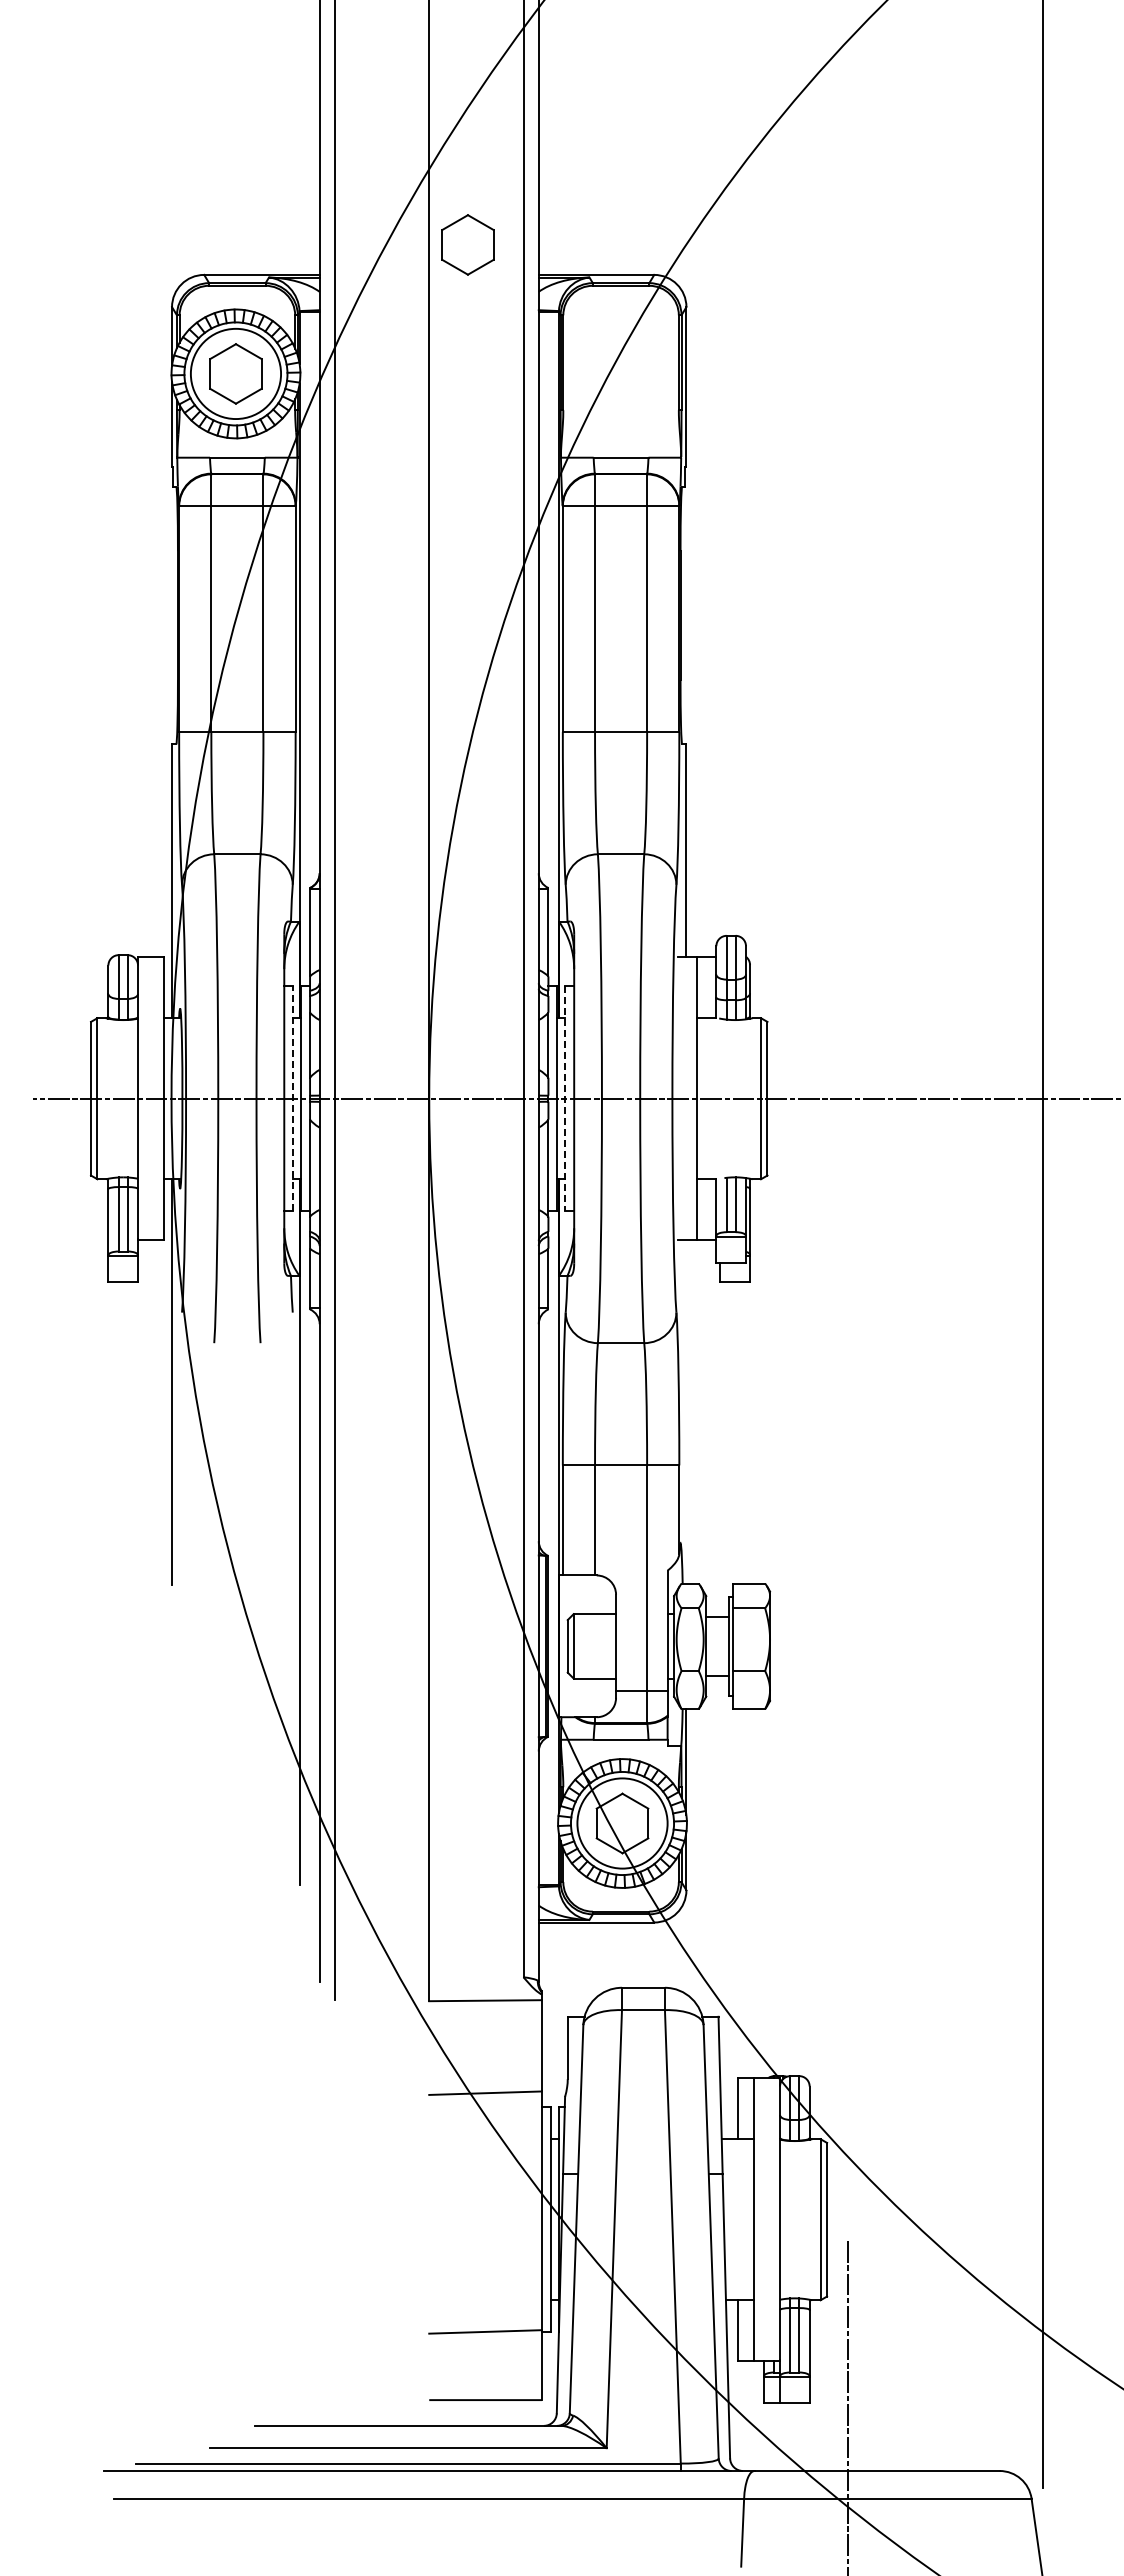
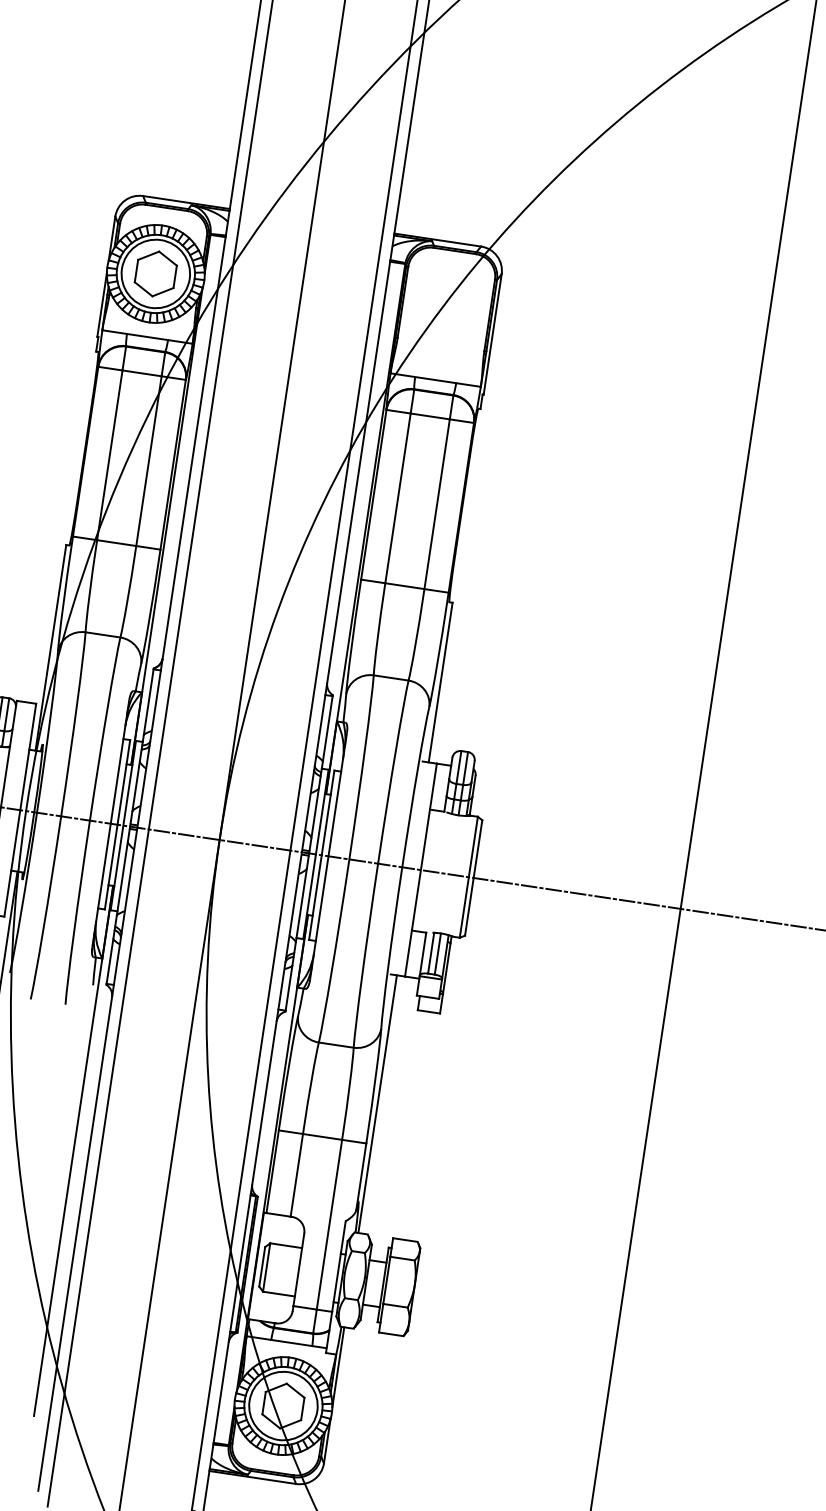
part: (467, 244) -> (344, 202), removed
line: (293, 1098) -> (117, 824), dashed -> solid
line: (565, 1098) -> (322, 855), dashed -> solid
line: (686, 1411) -> (377, 1103), added

